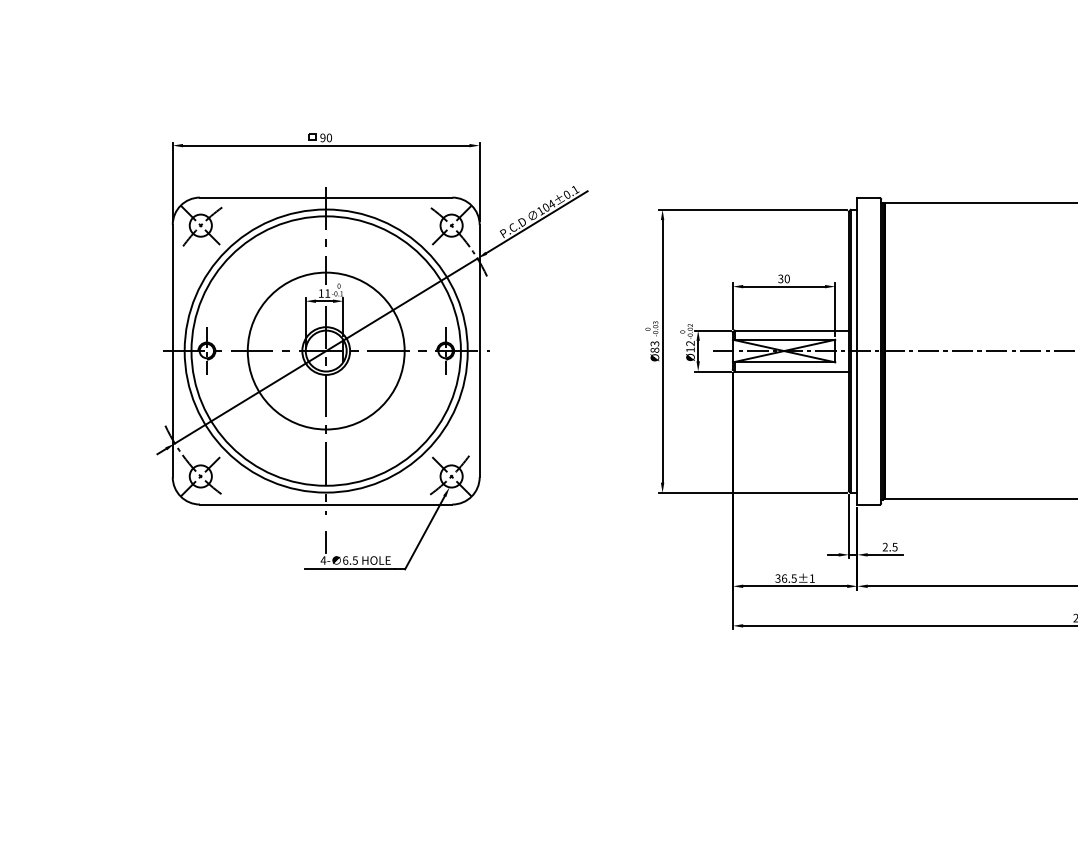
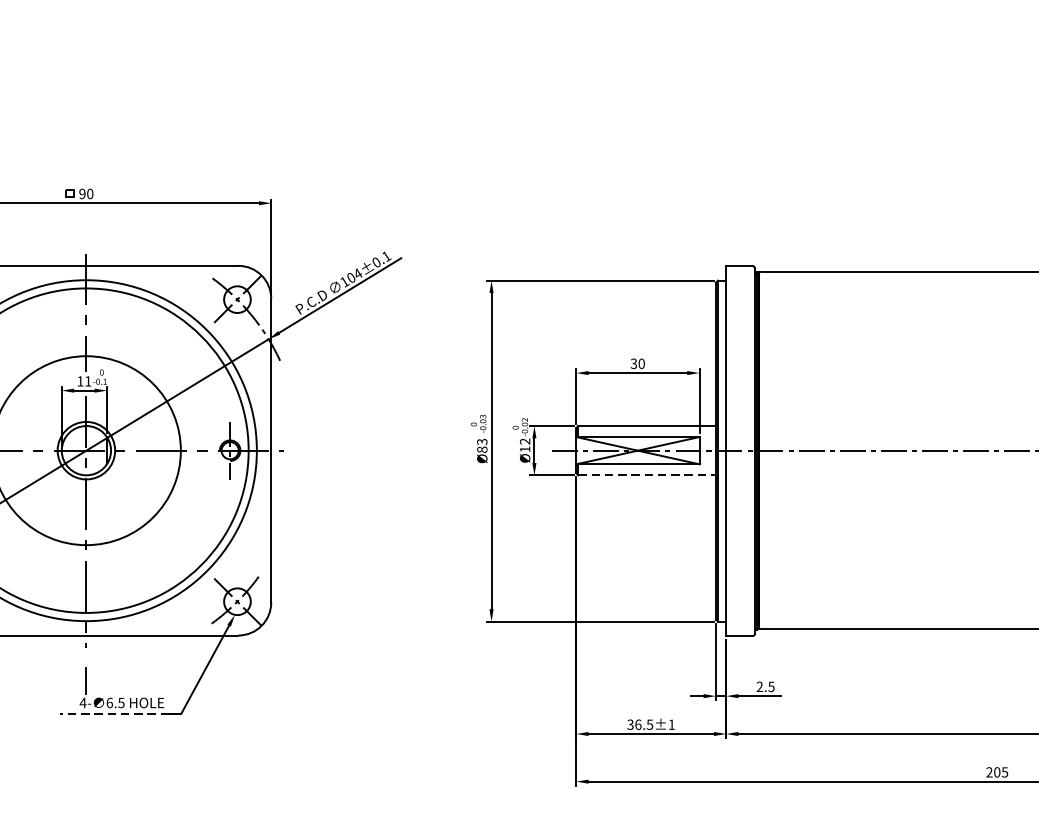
line: (792, 371) -> (647, 475), solid -> dashed
line: (349, 569) -> (114, 713), solid -> dashed

